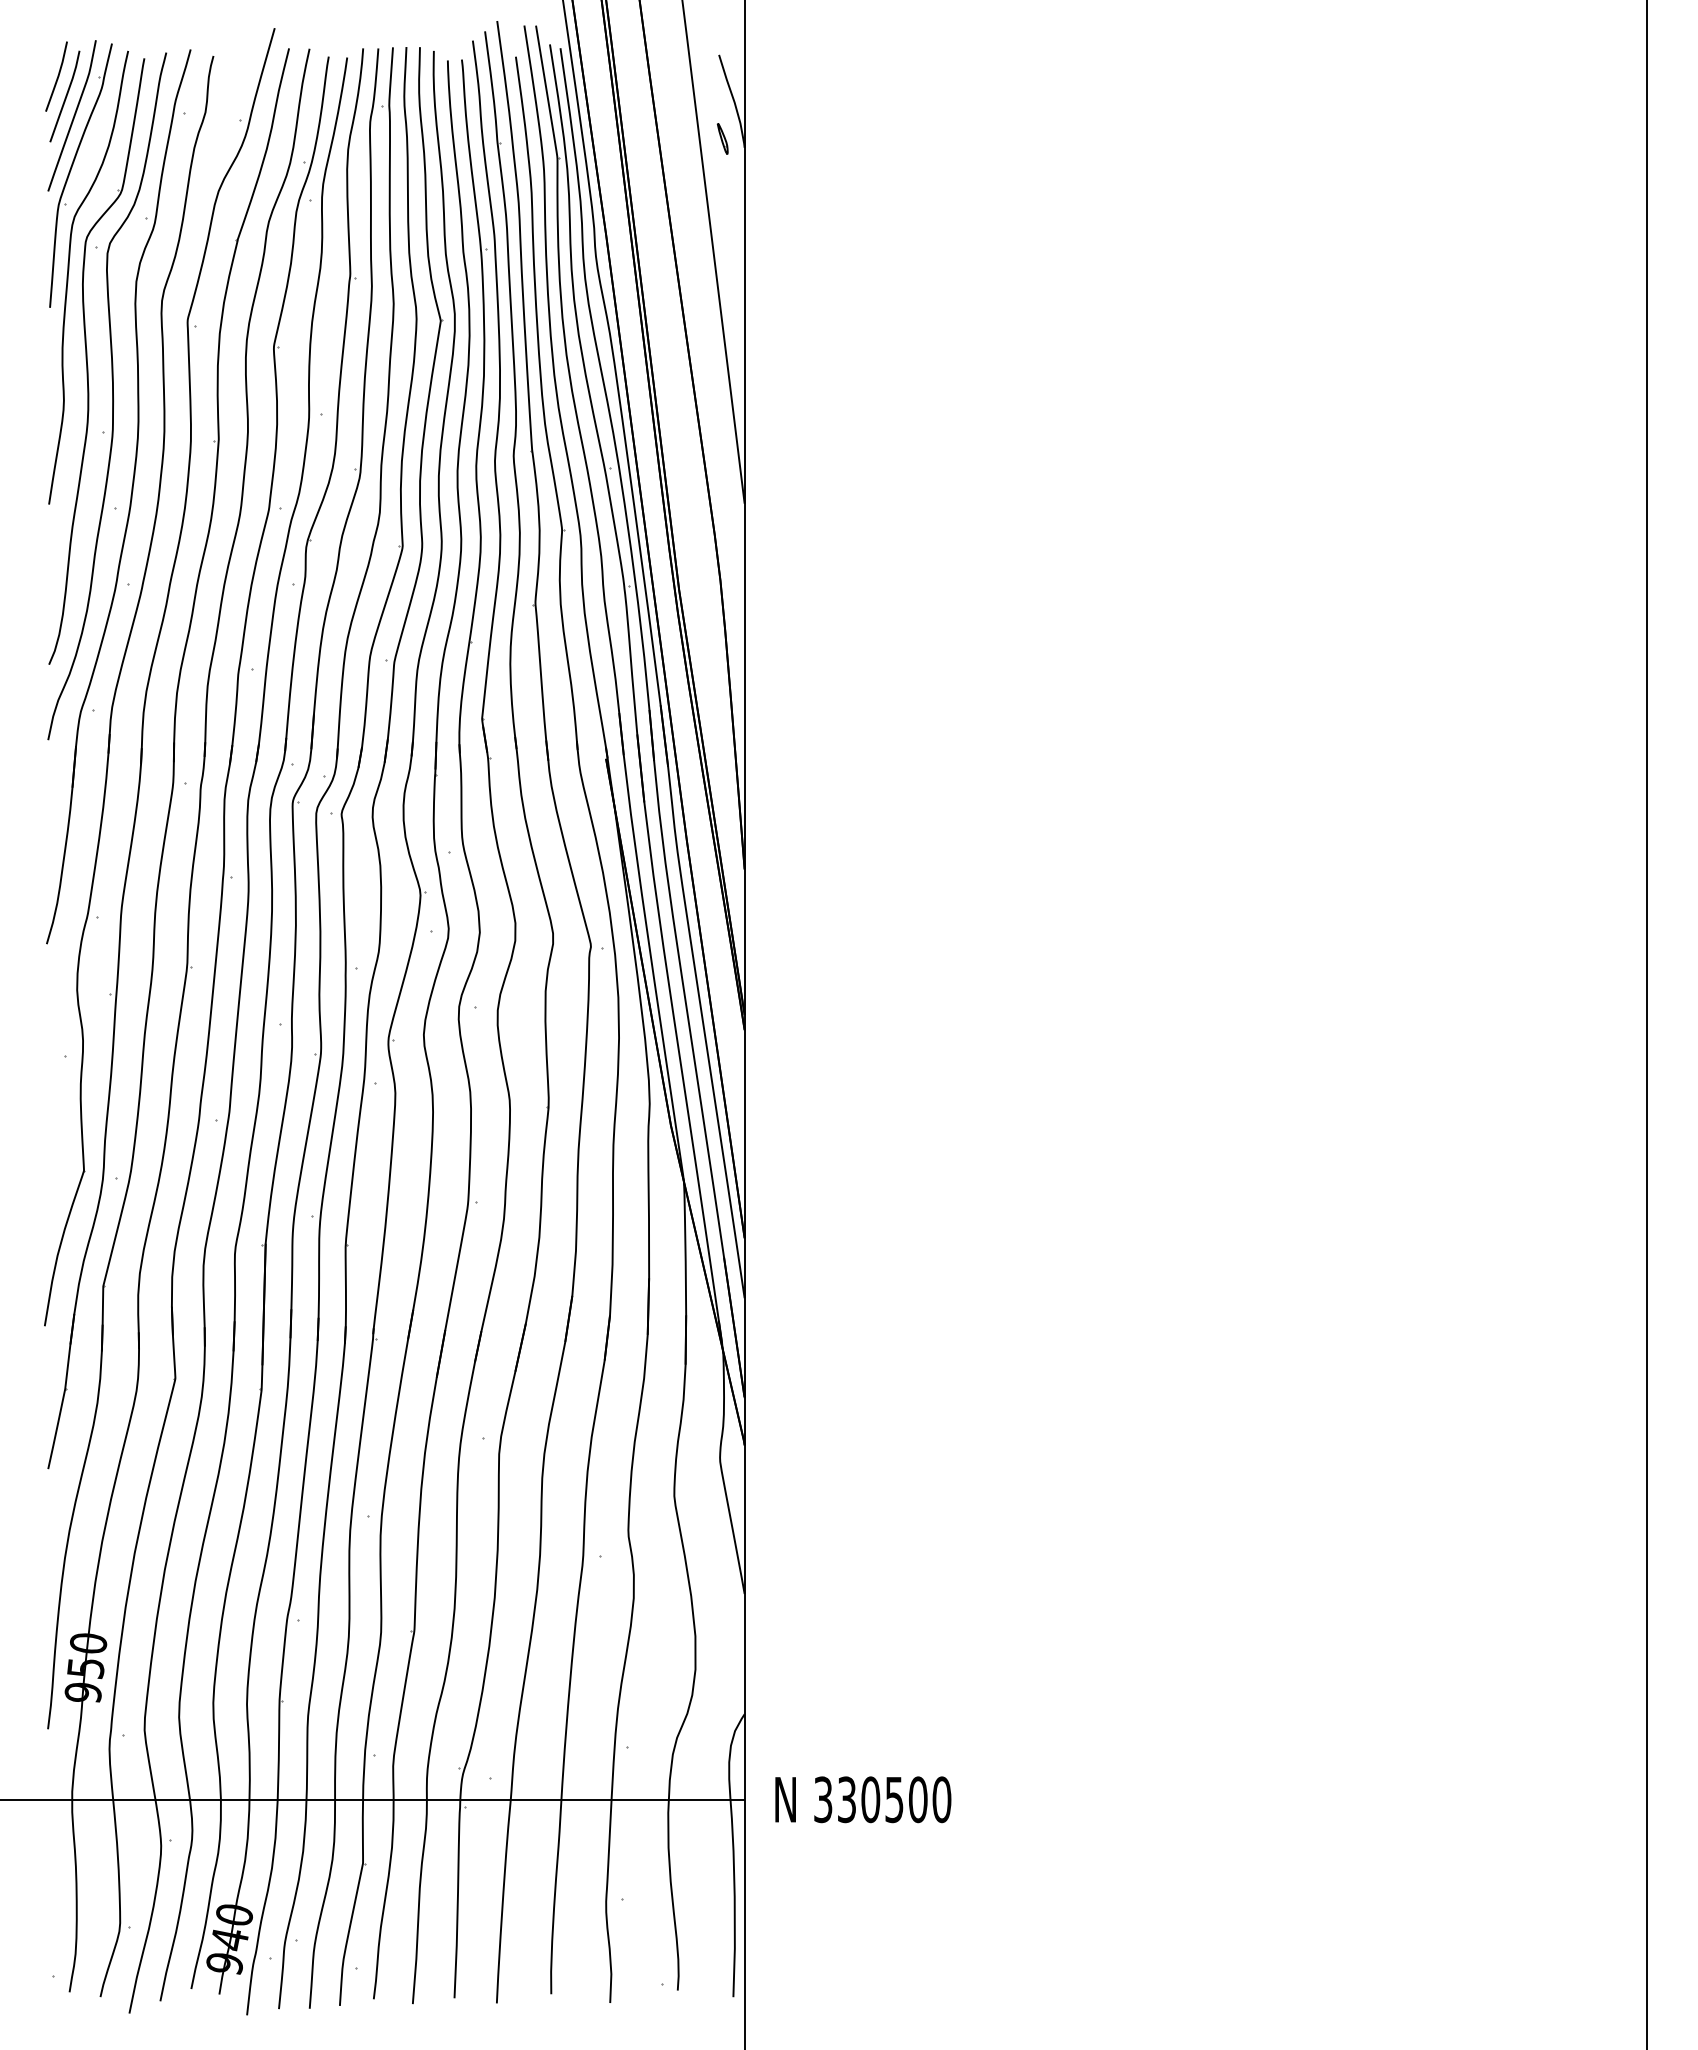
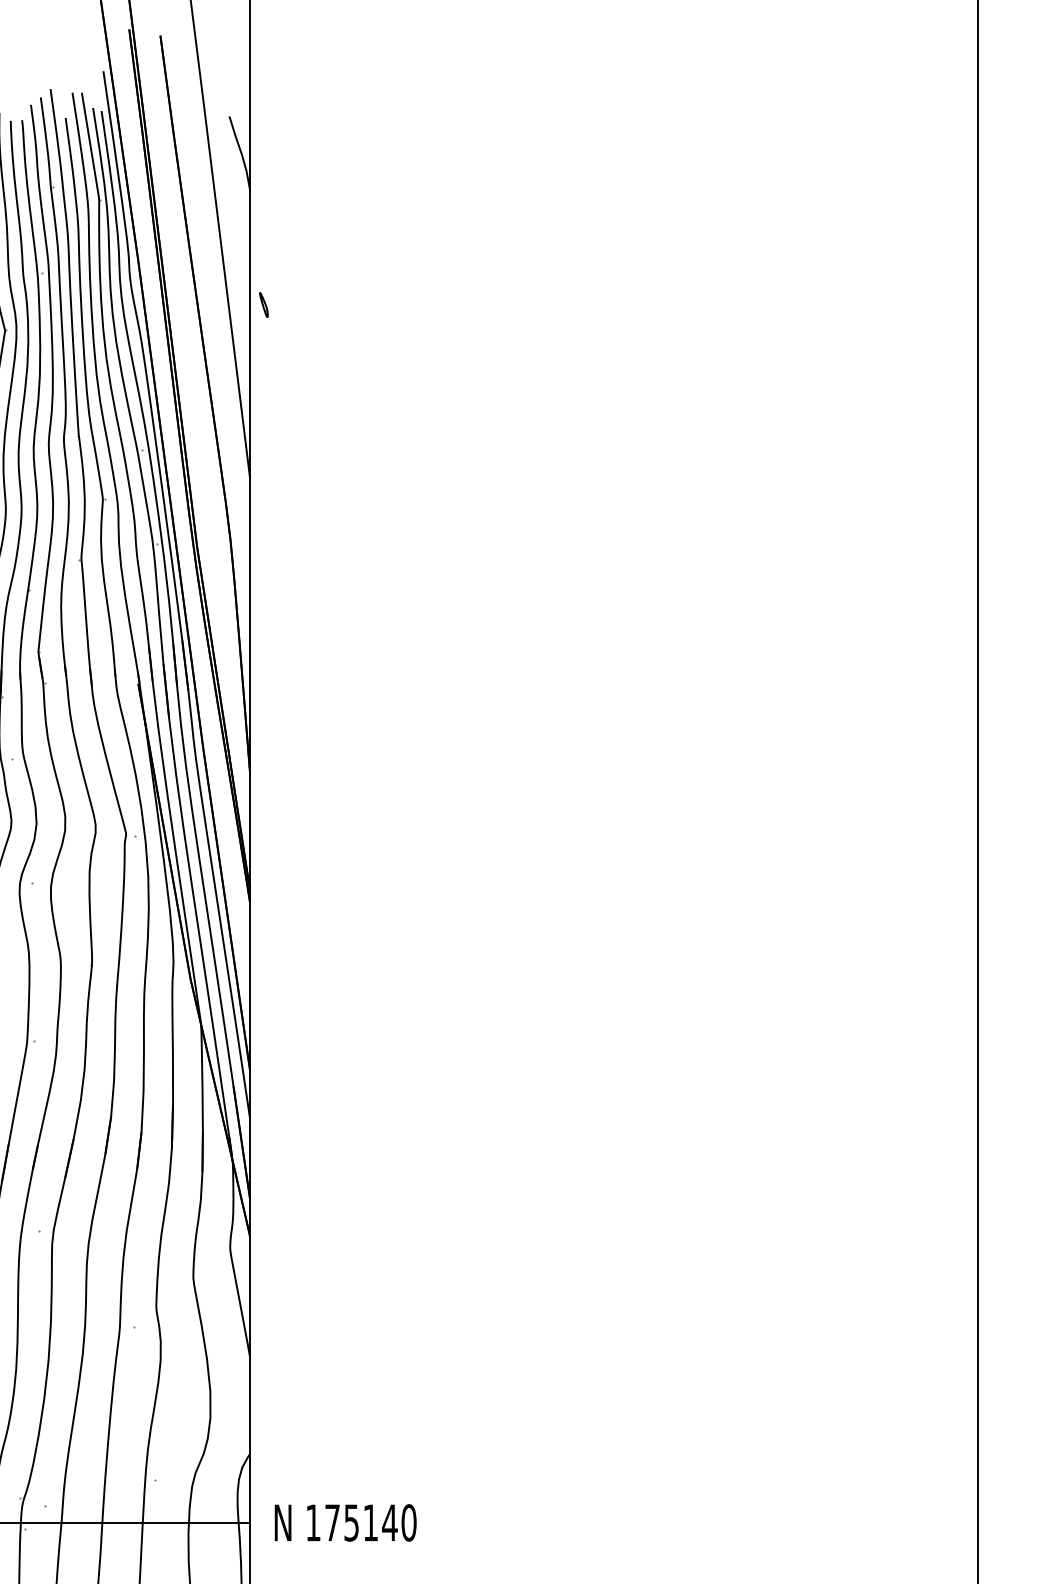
part: (722, 138) -> (263, 304), moved
text: (870, 1799) -> (351, 1522), 330500 -> 175140

